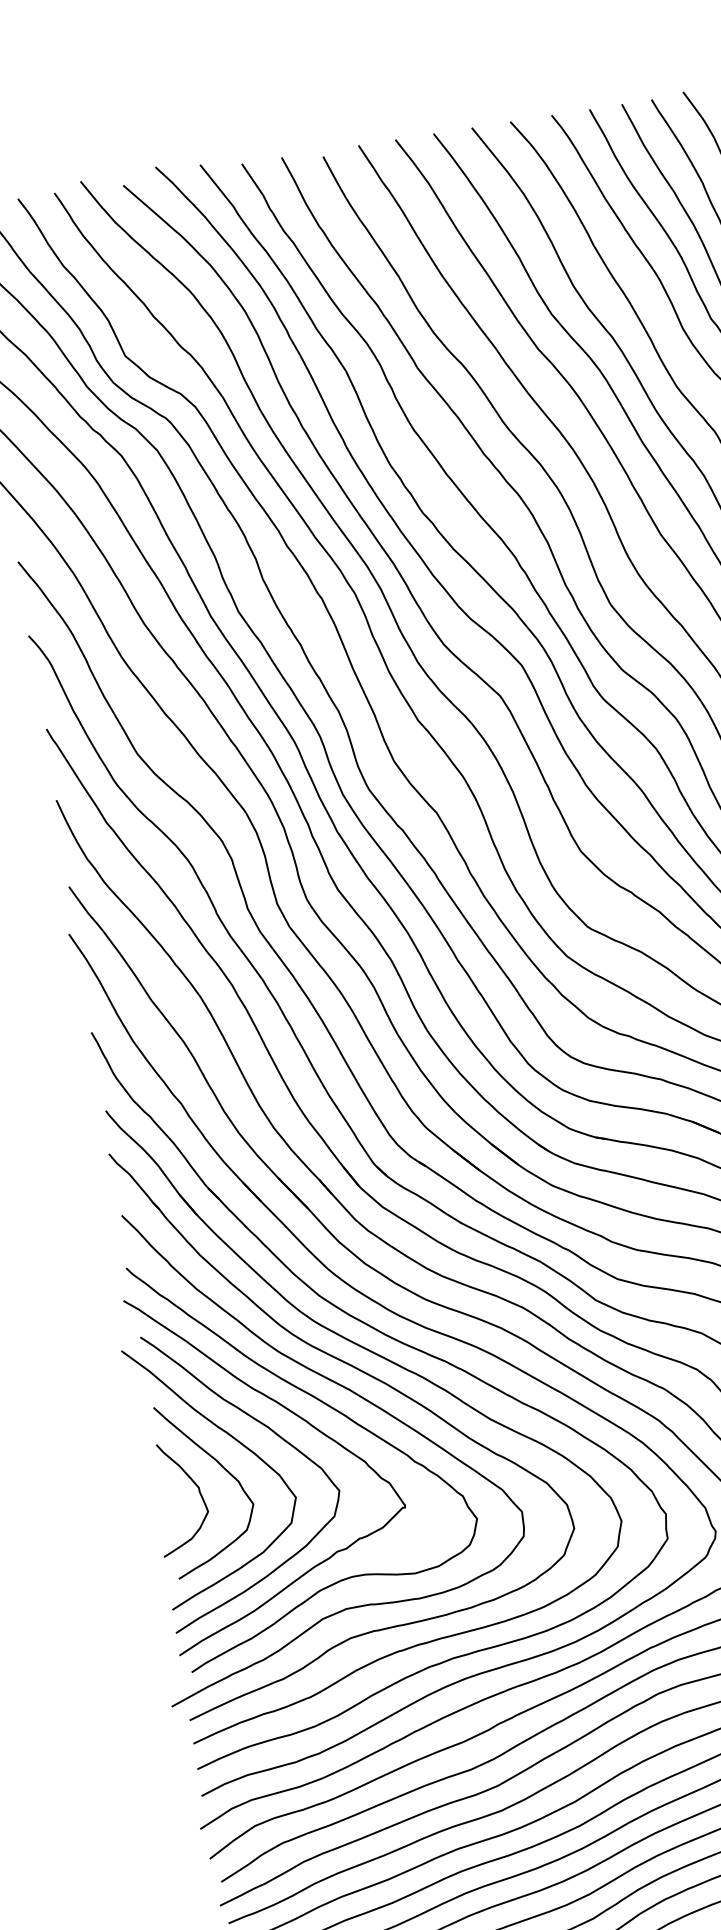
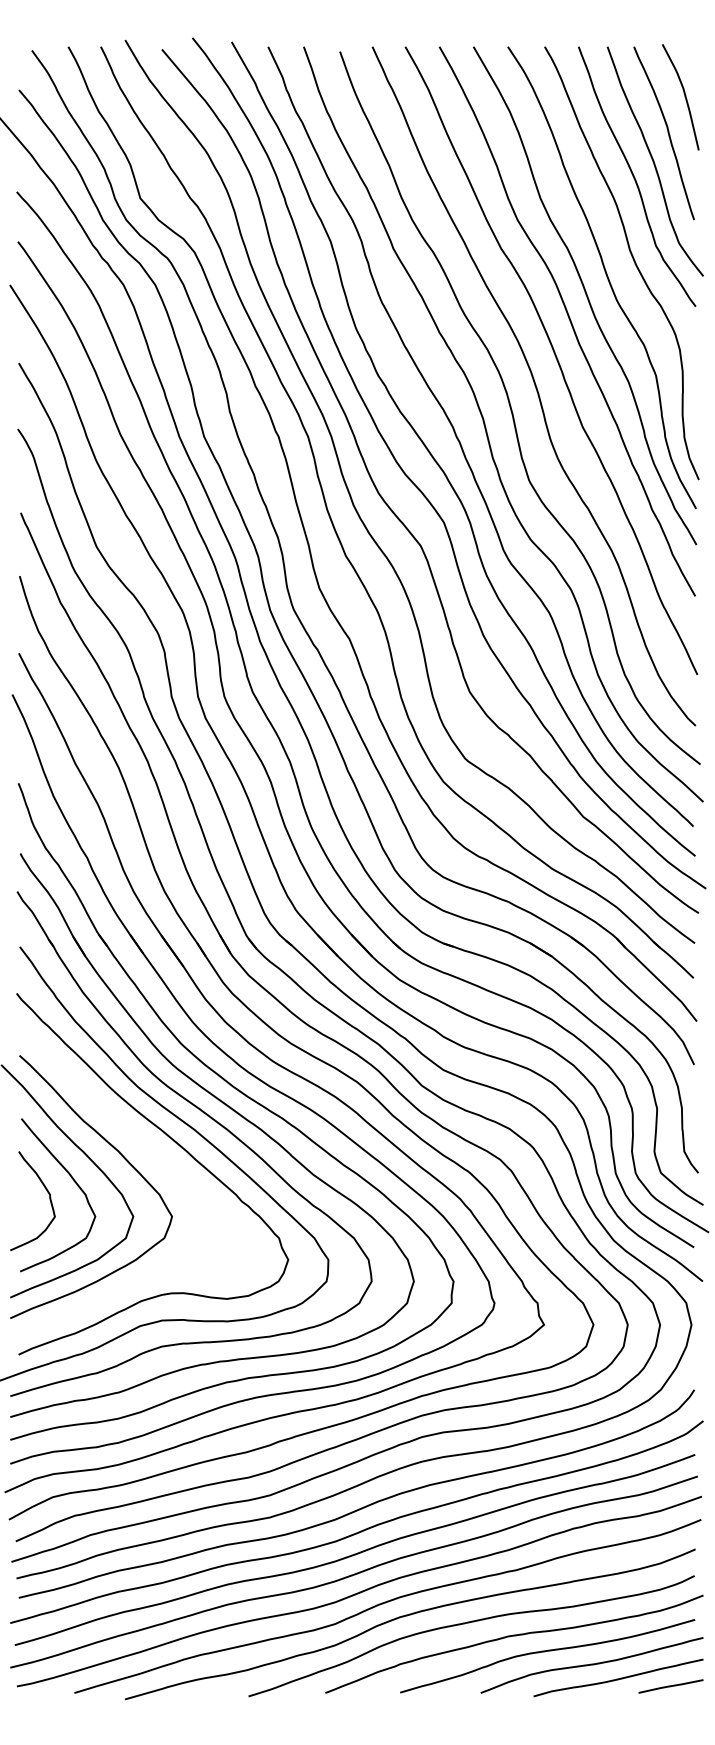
curve: (299, 1418) -> (147, 1148), removed

